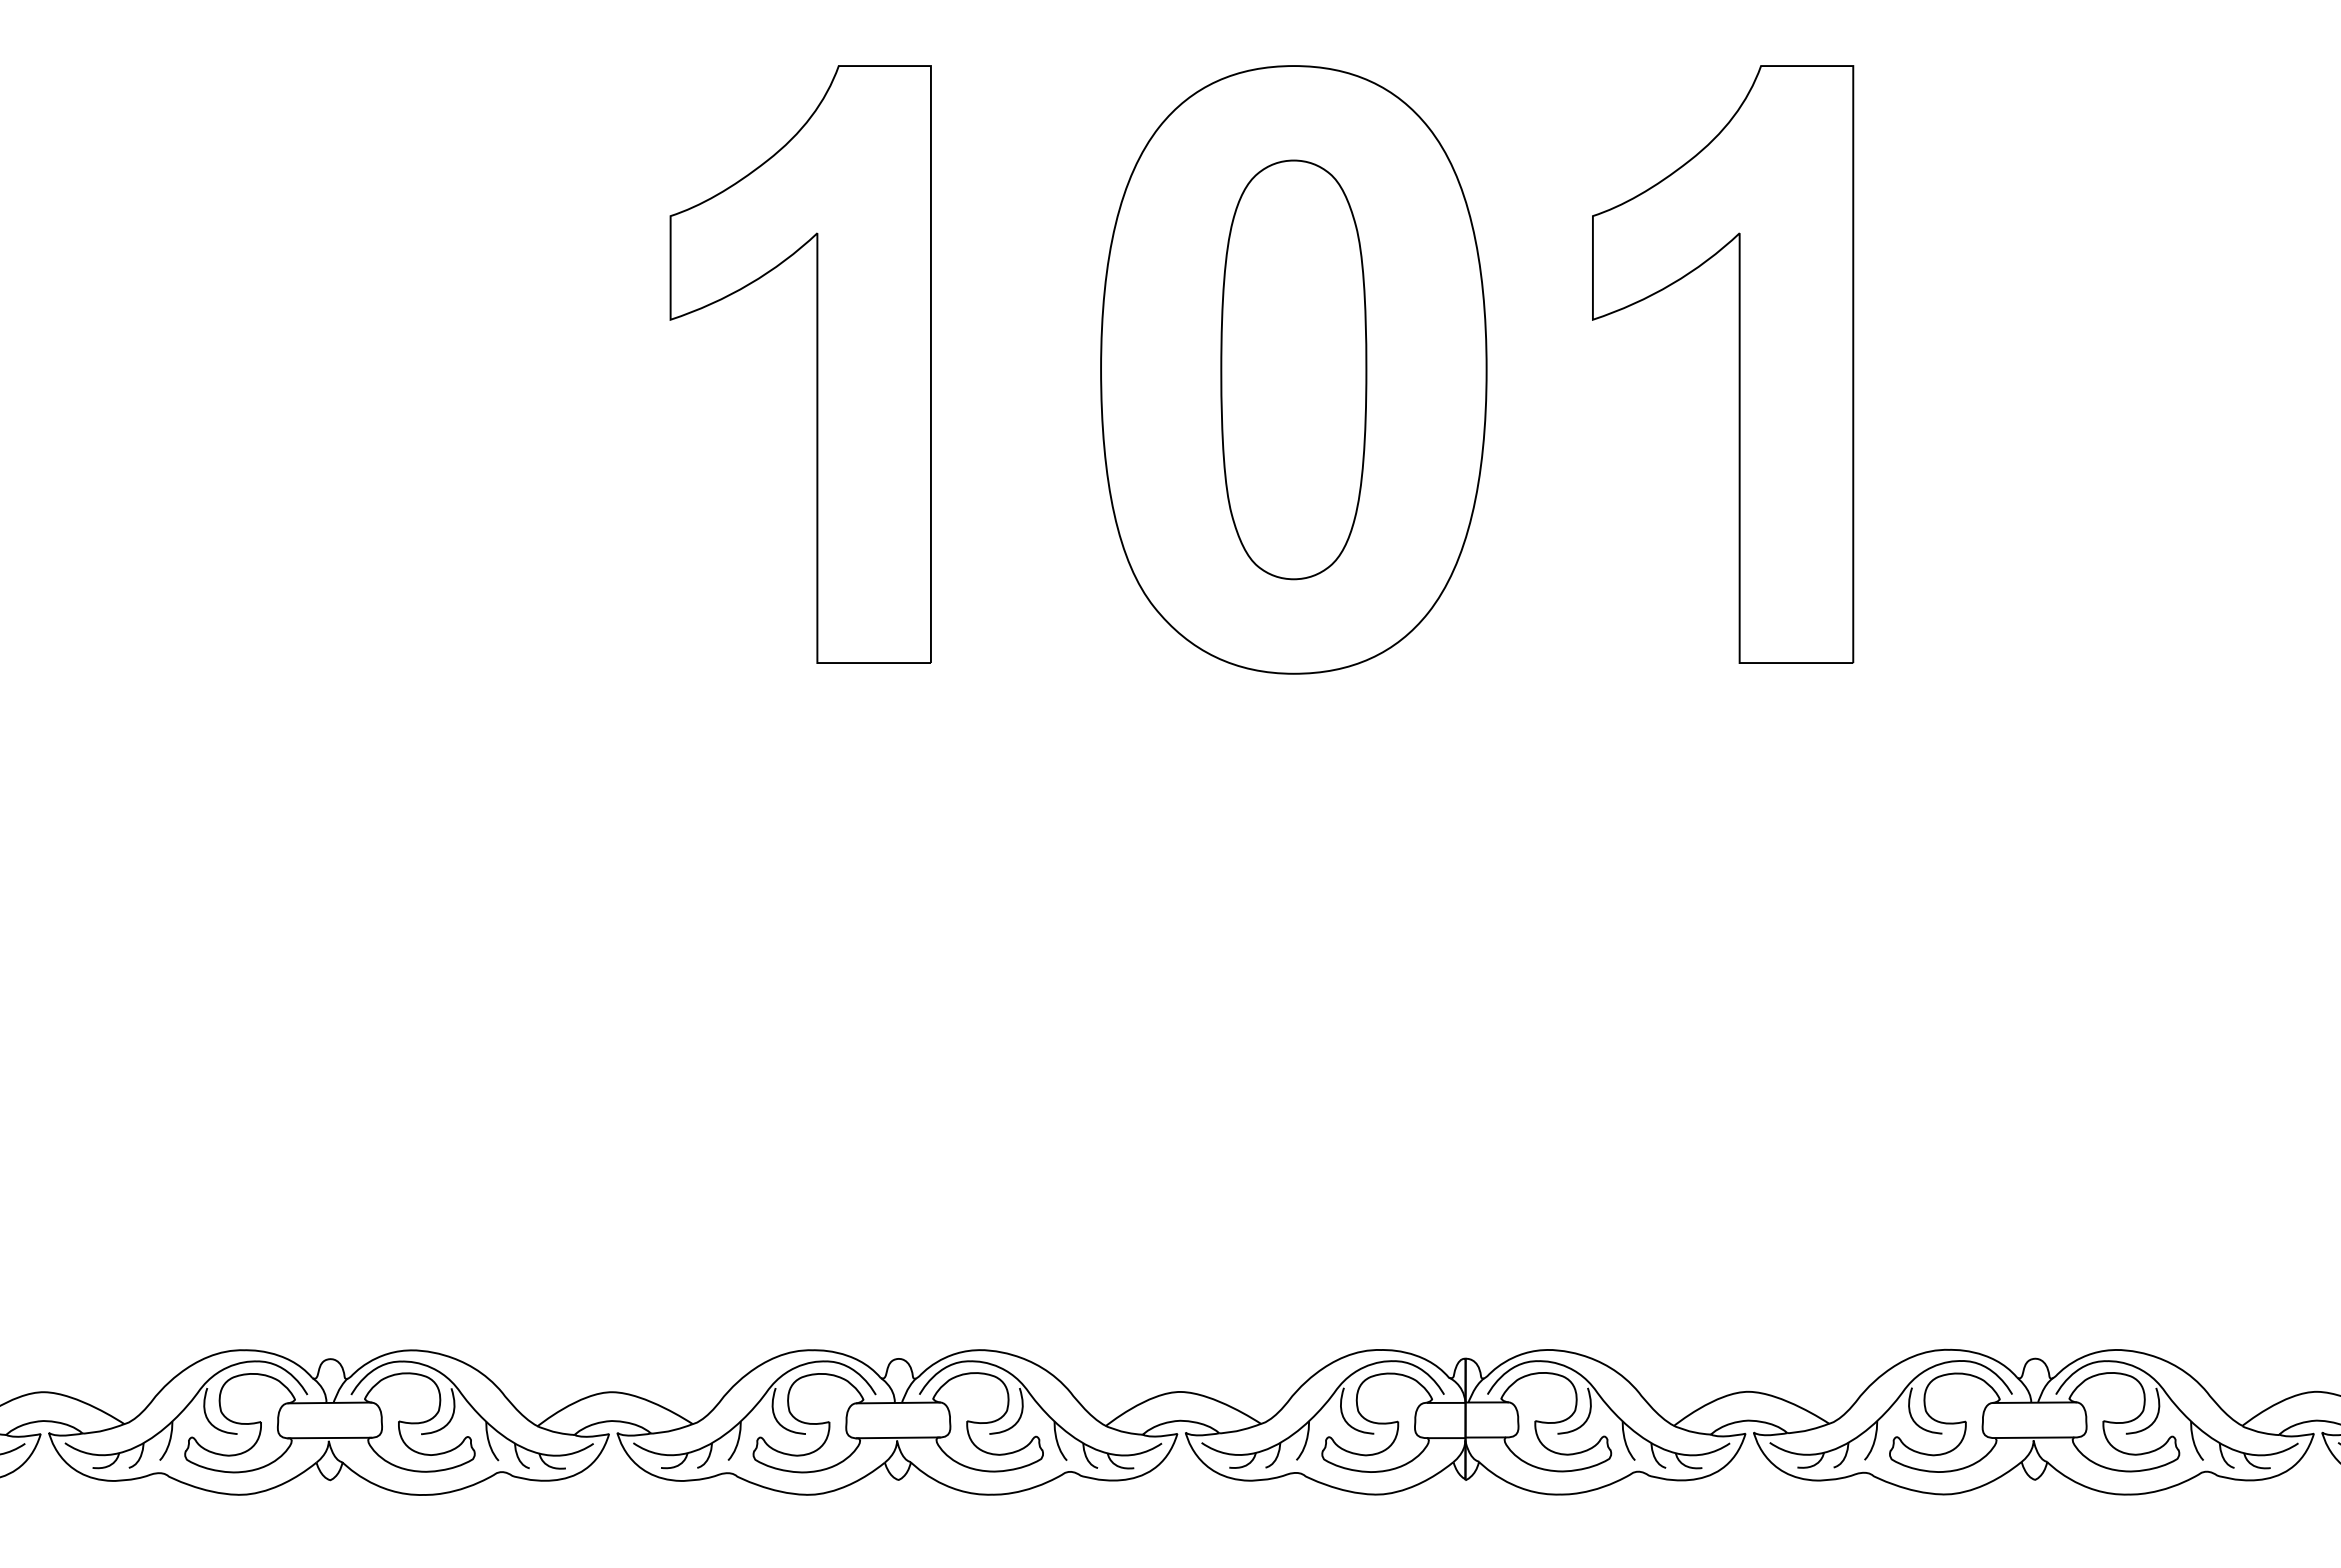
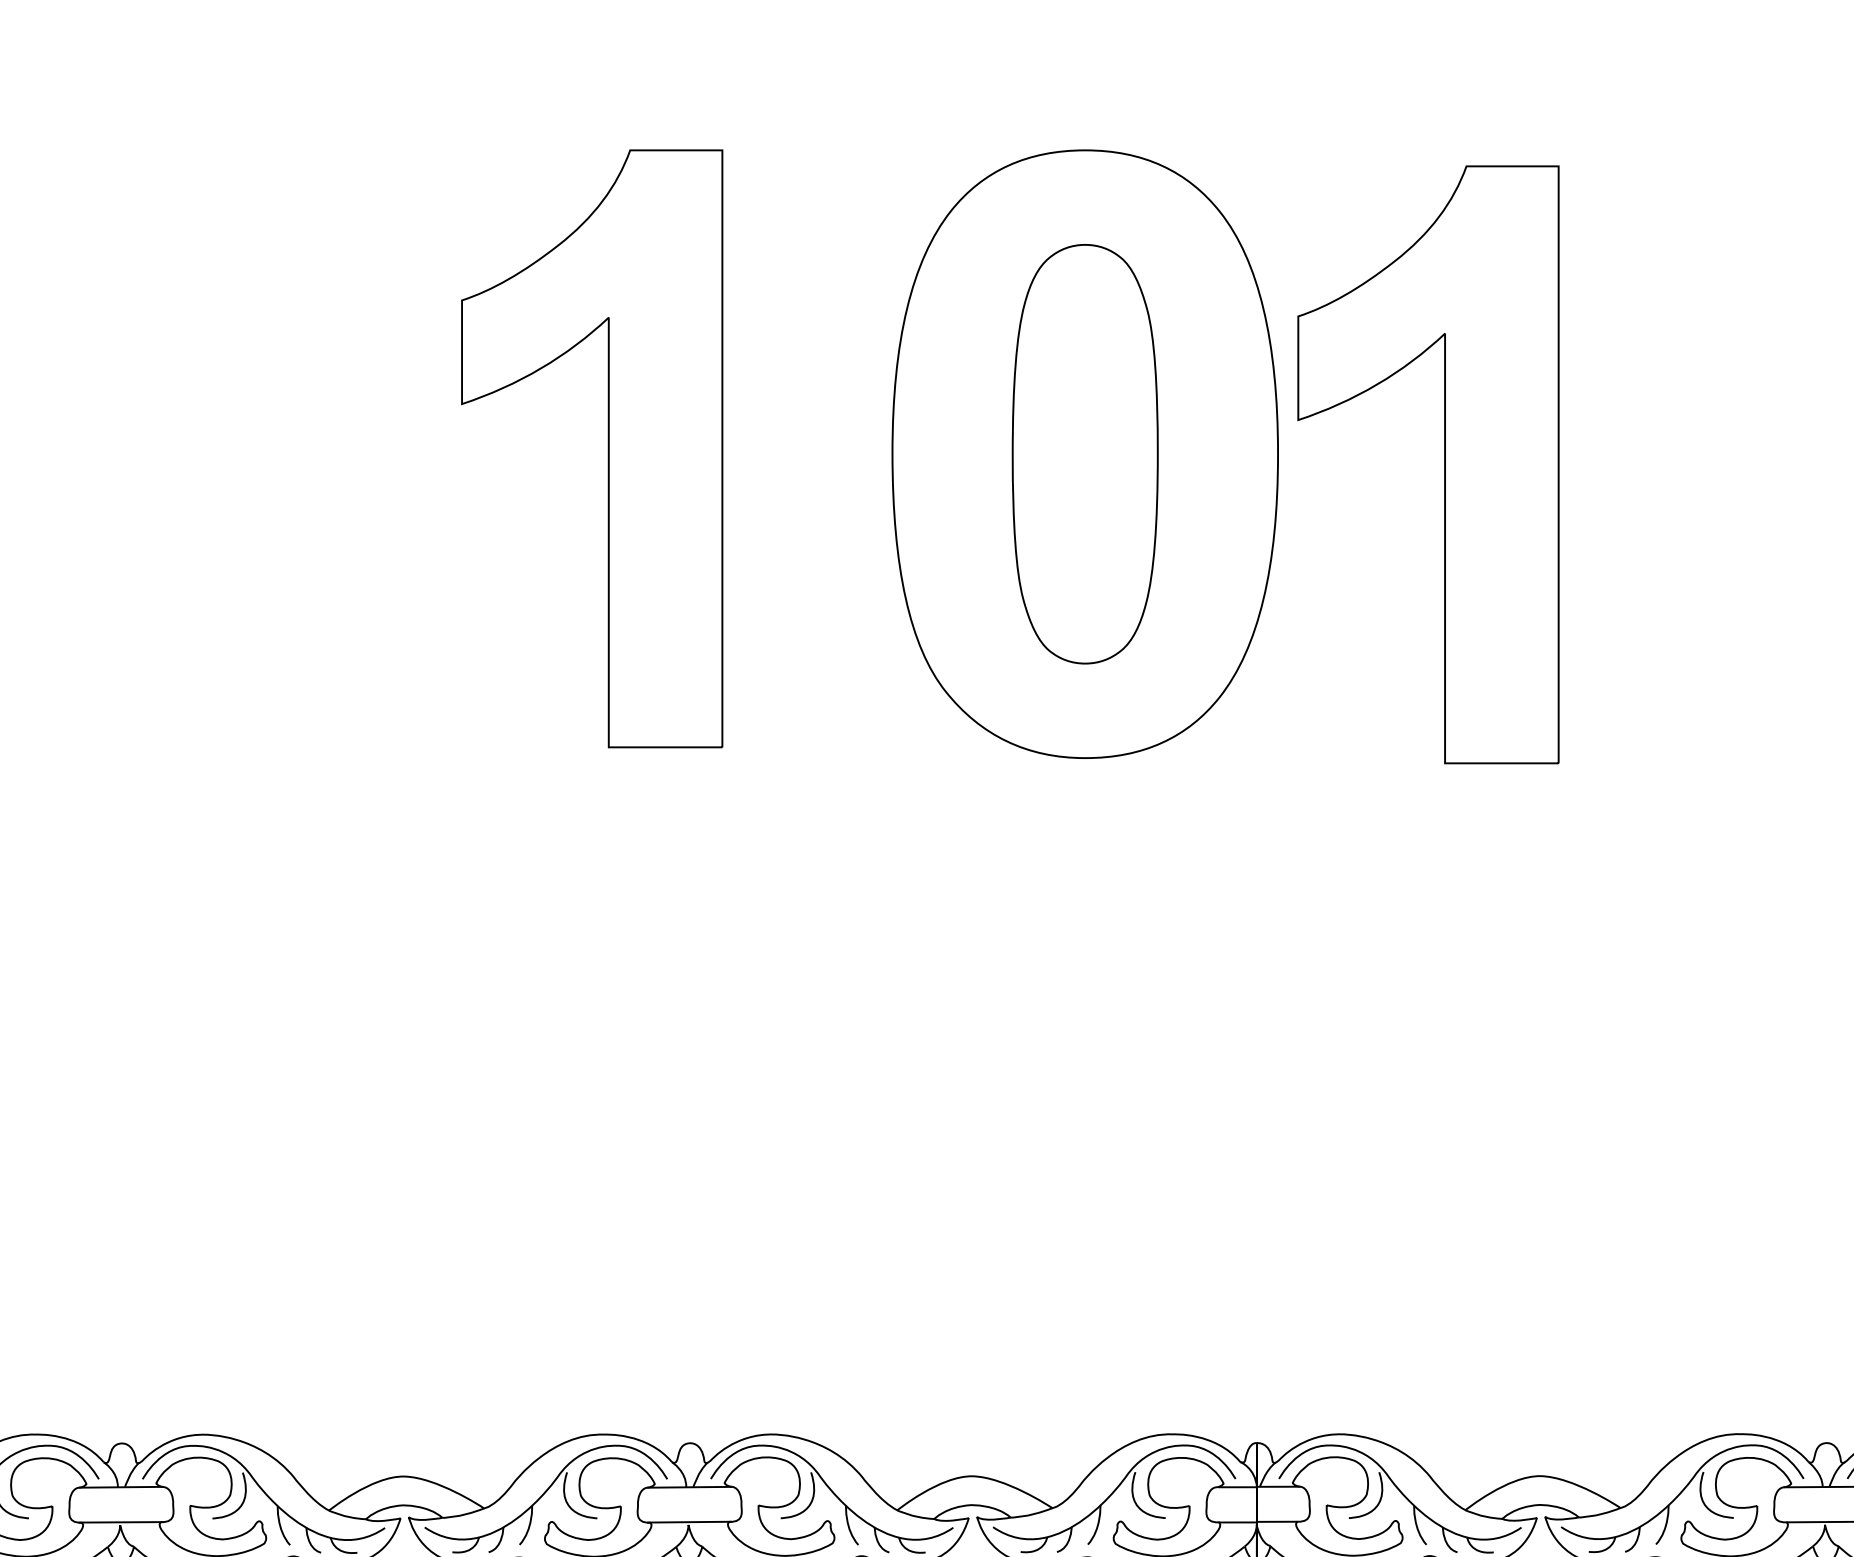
part: (1738, 364) -> (1443, 464), moved

